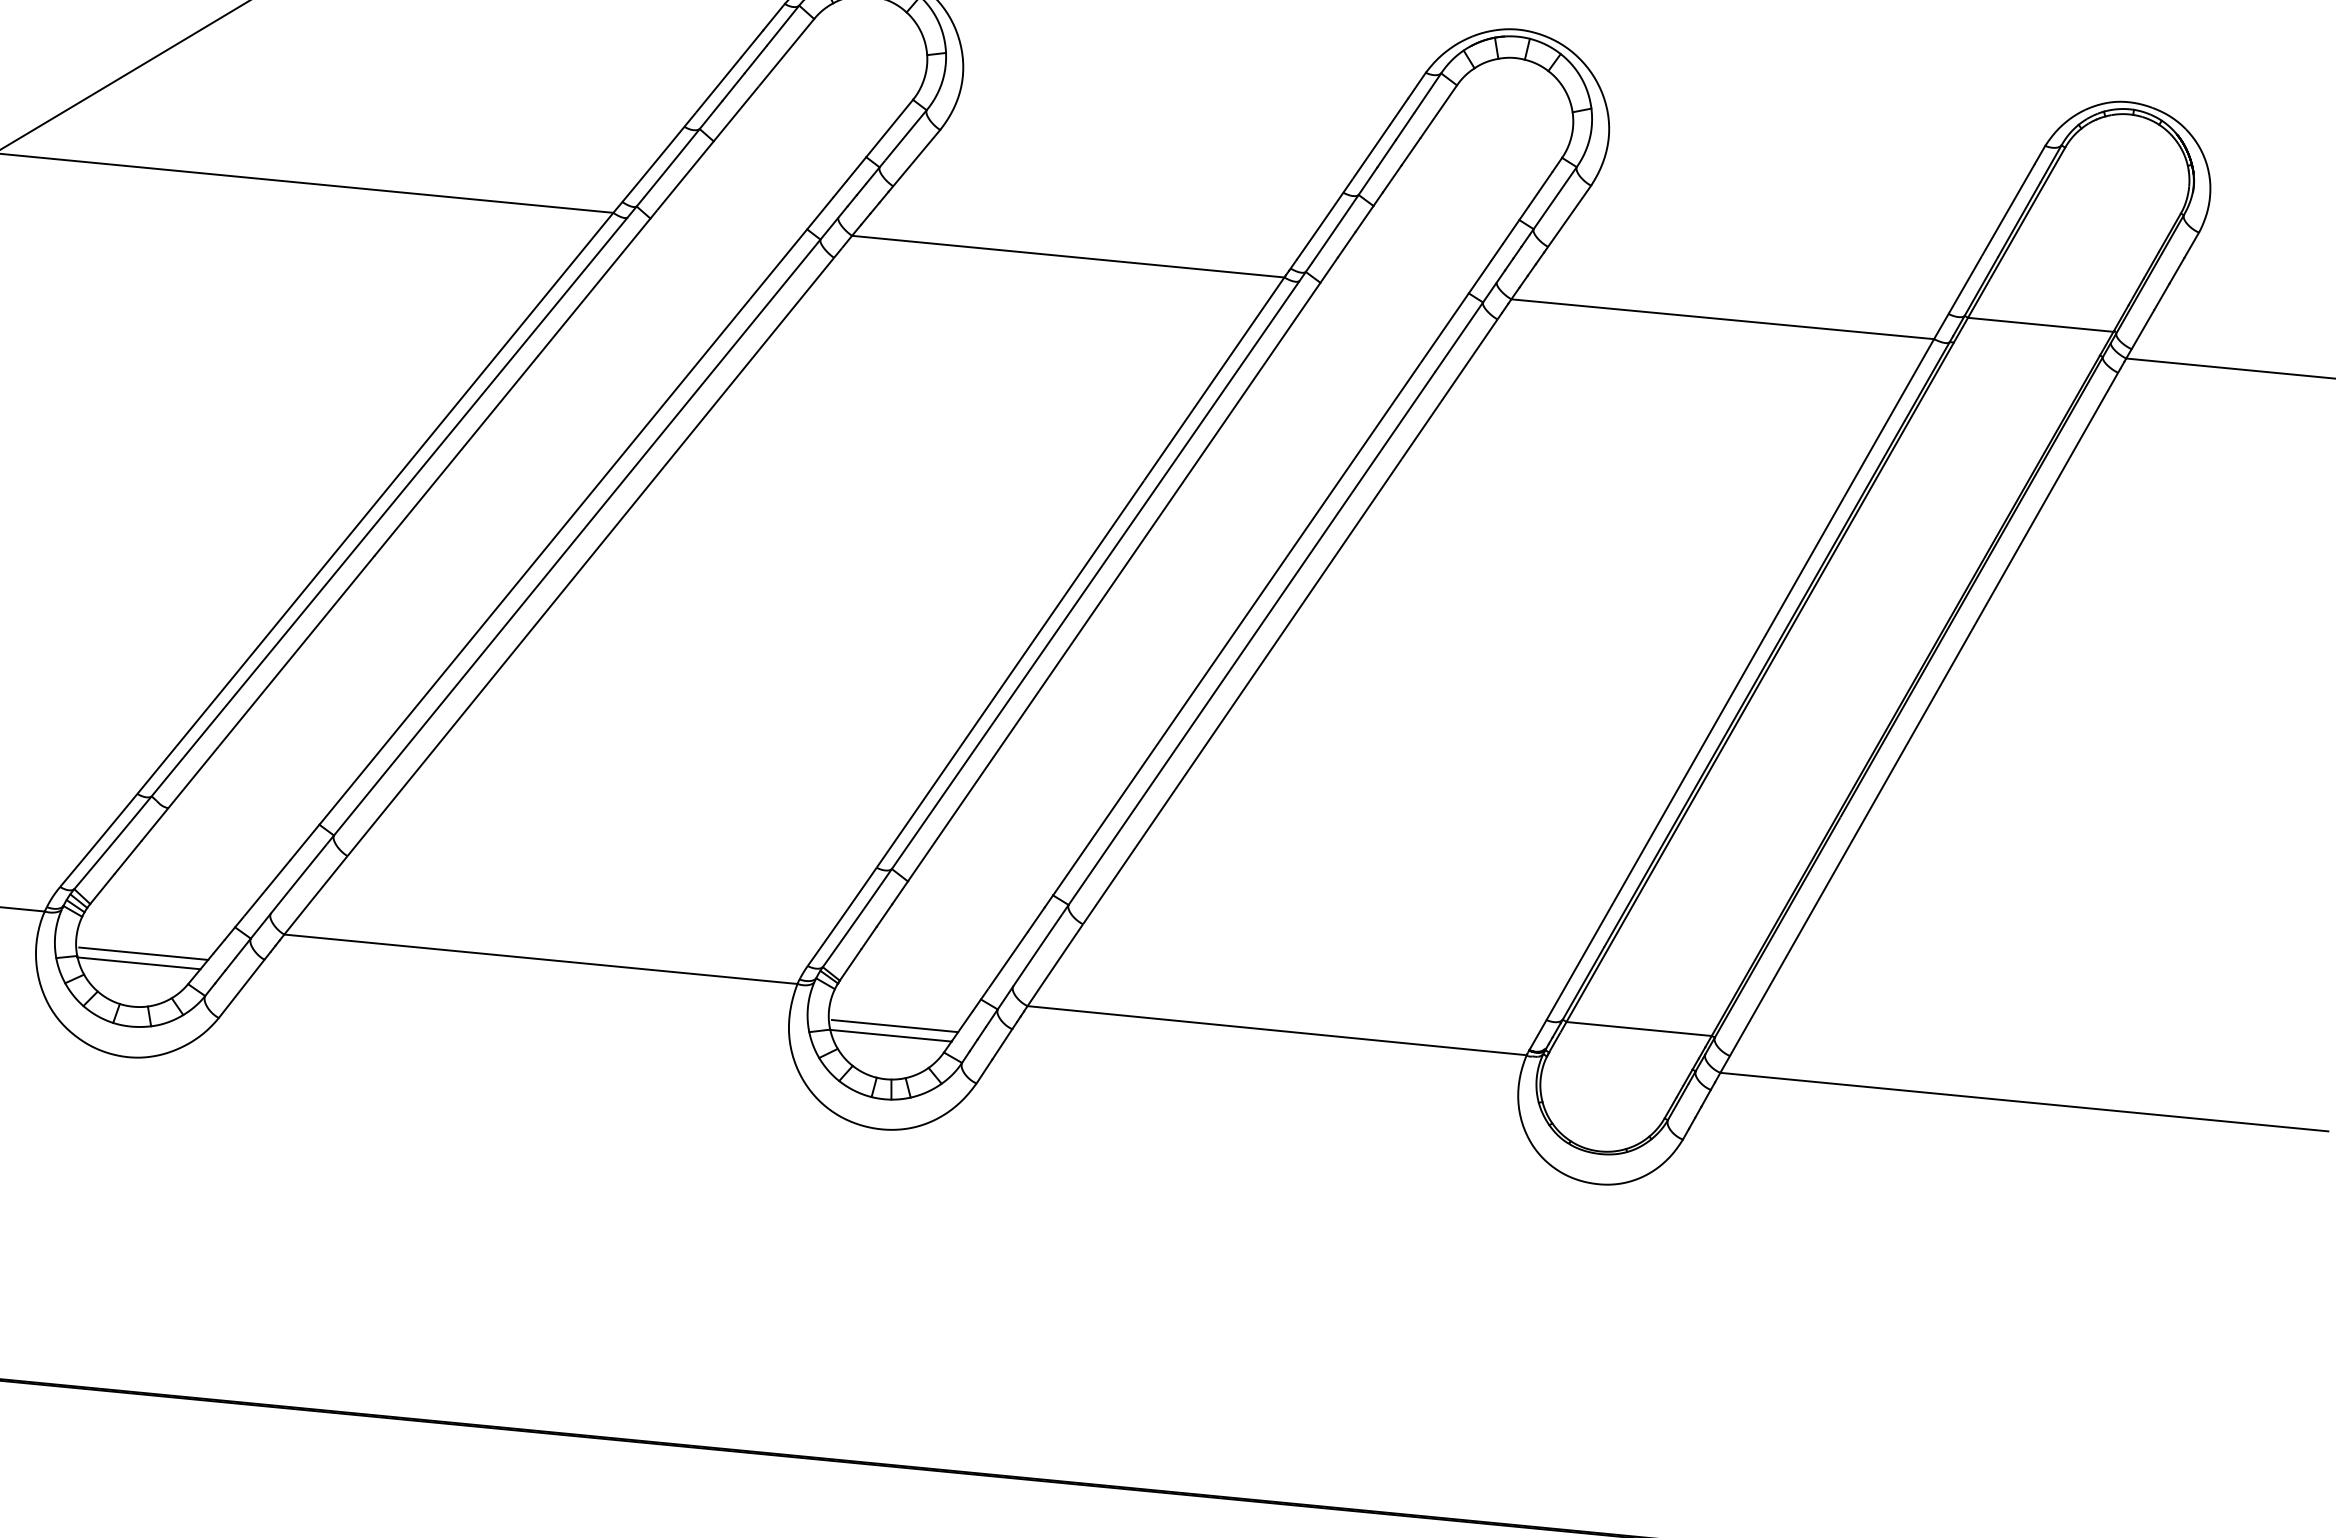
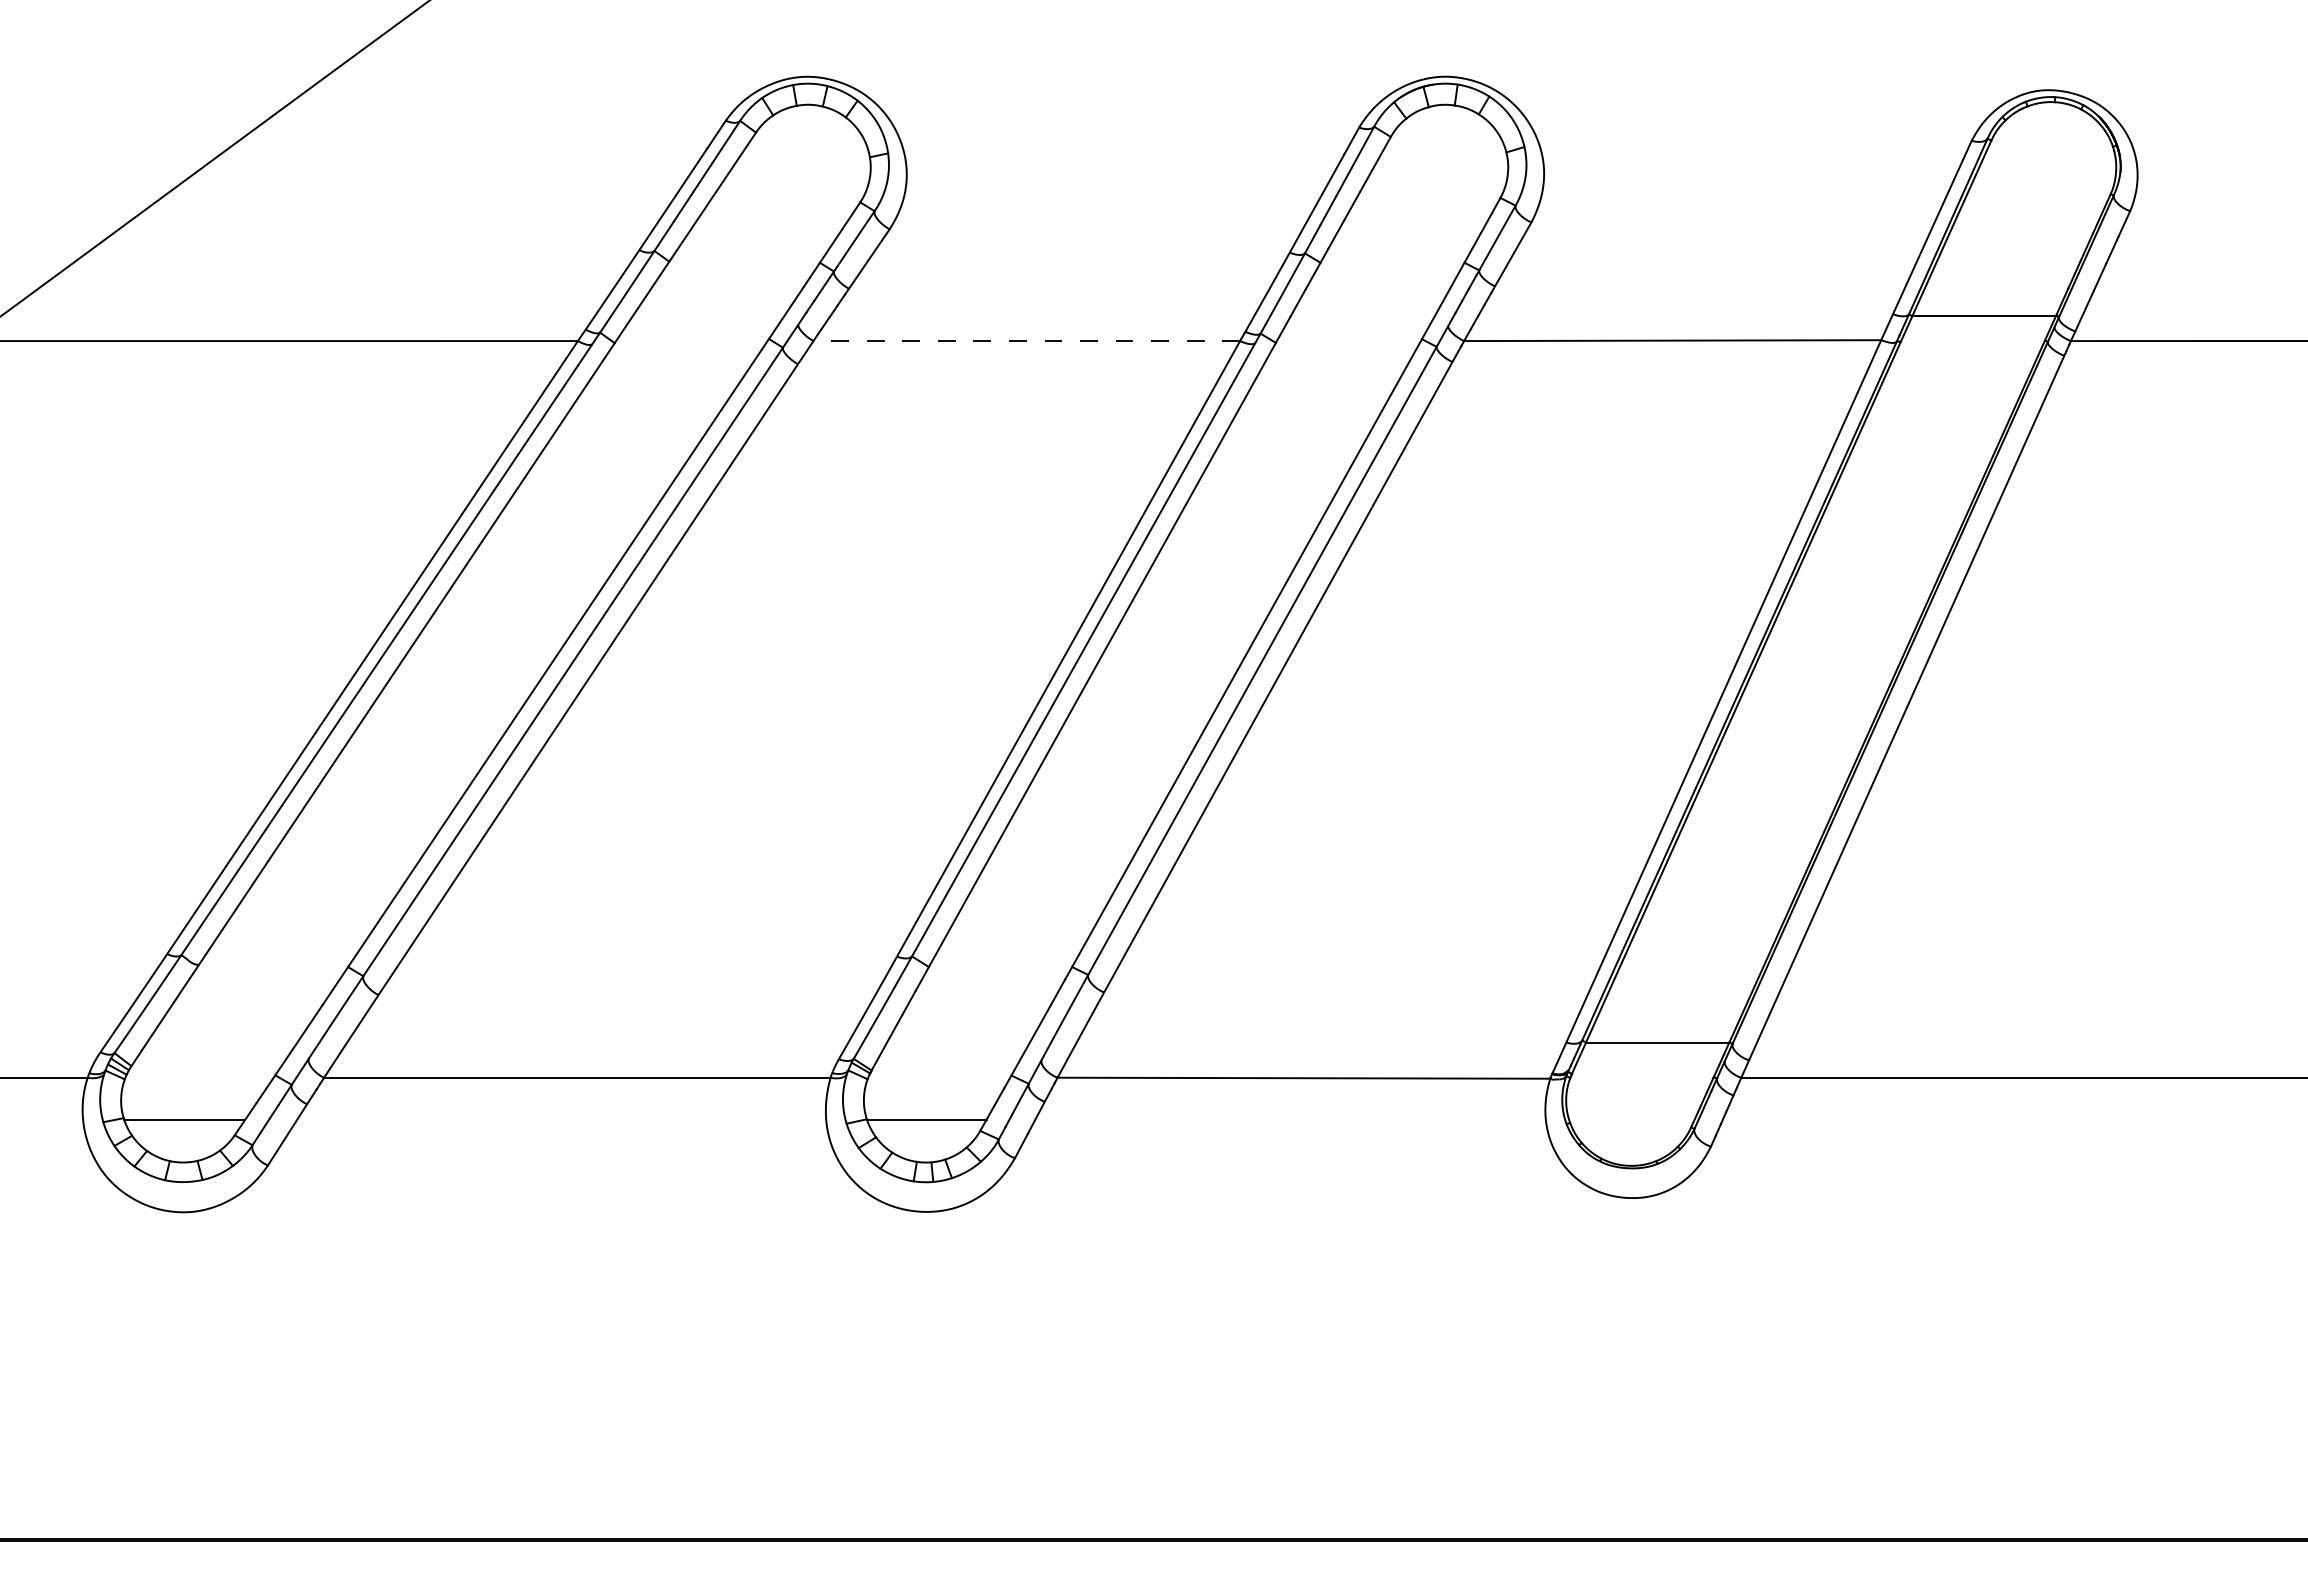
line: (1067, 257) -> (1026, 341), solid -> dashed
line: (143, 953) -> (188, 1109), removed
line: (894, 1025) -> (929, 1109), removed

